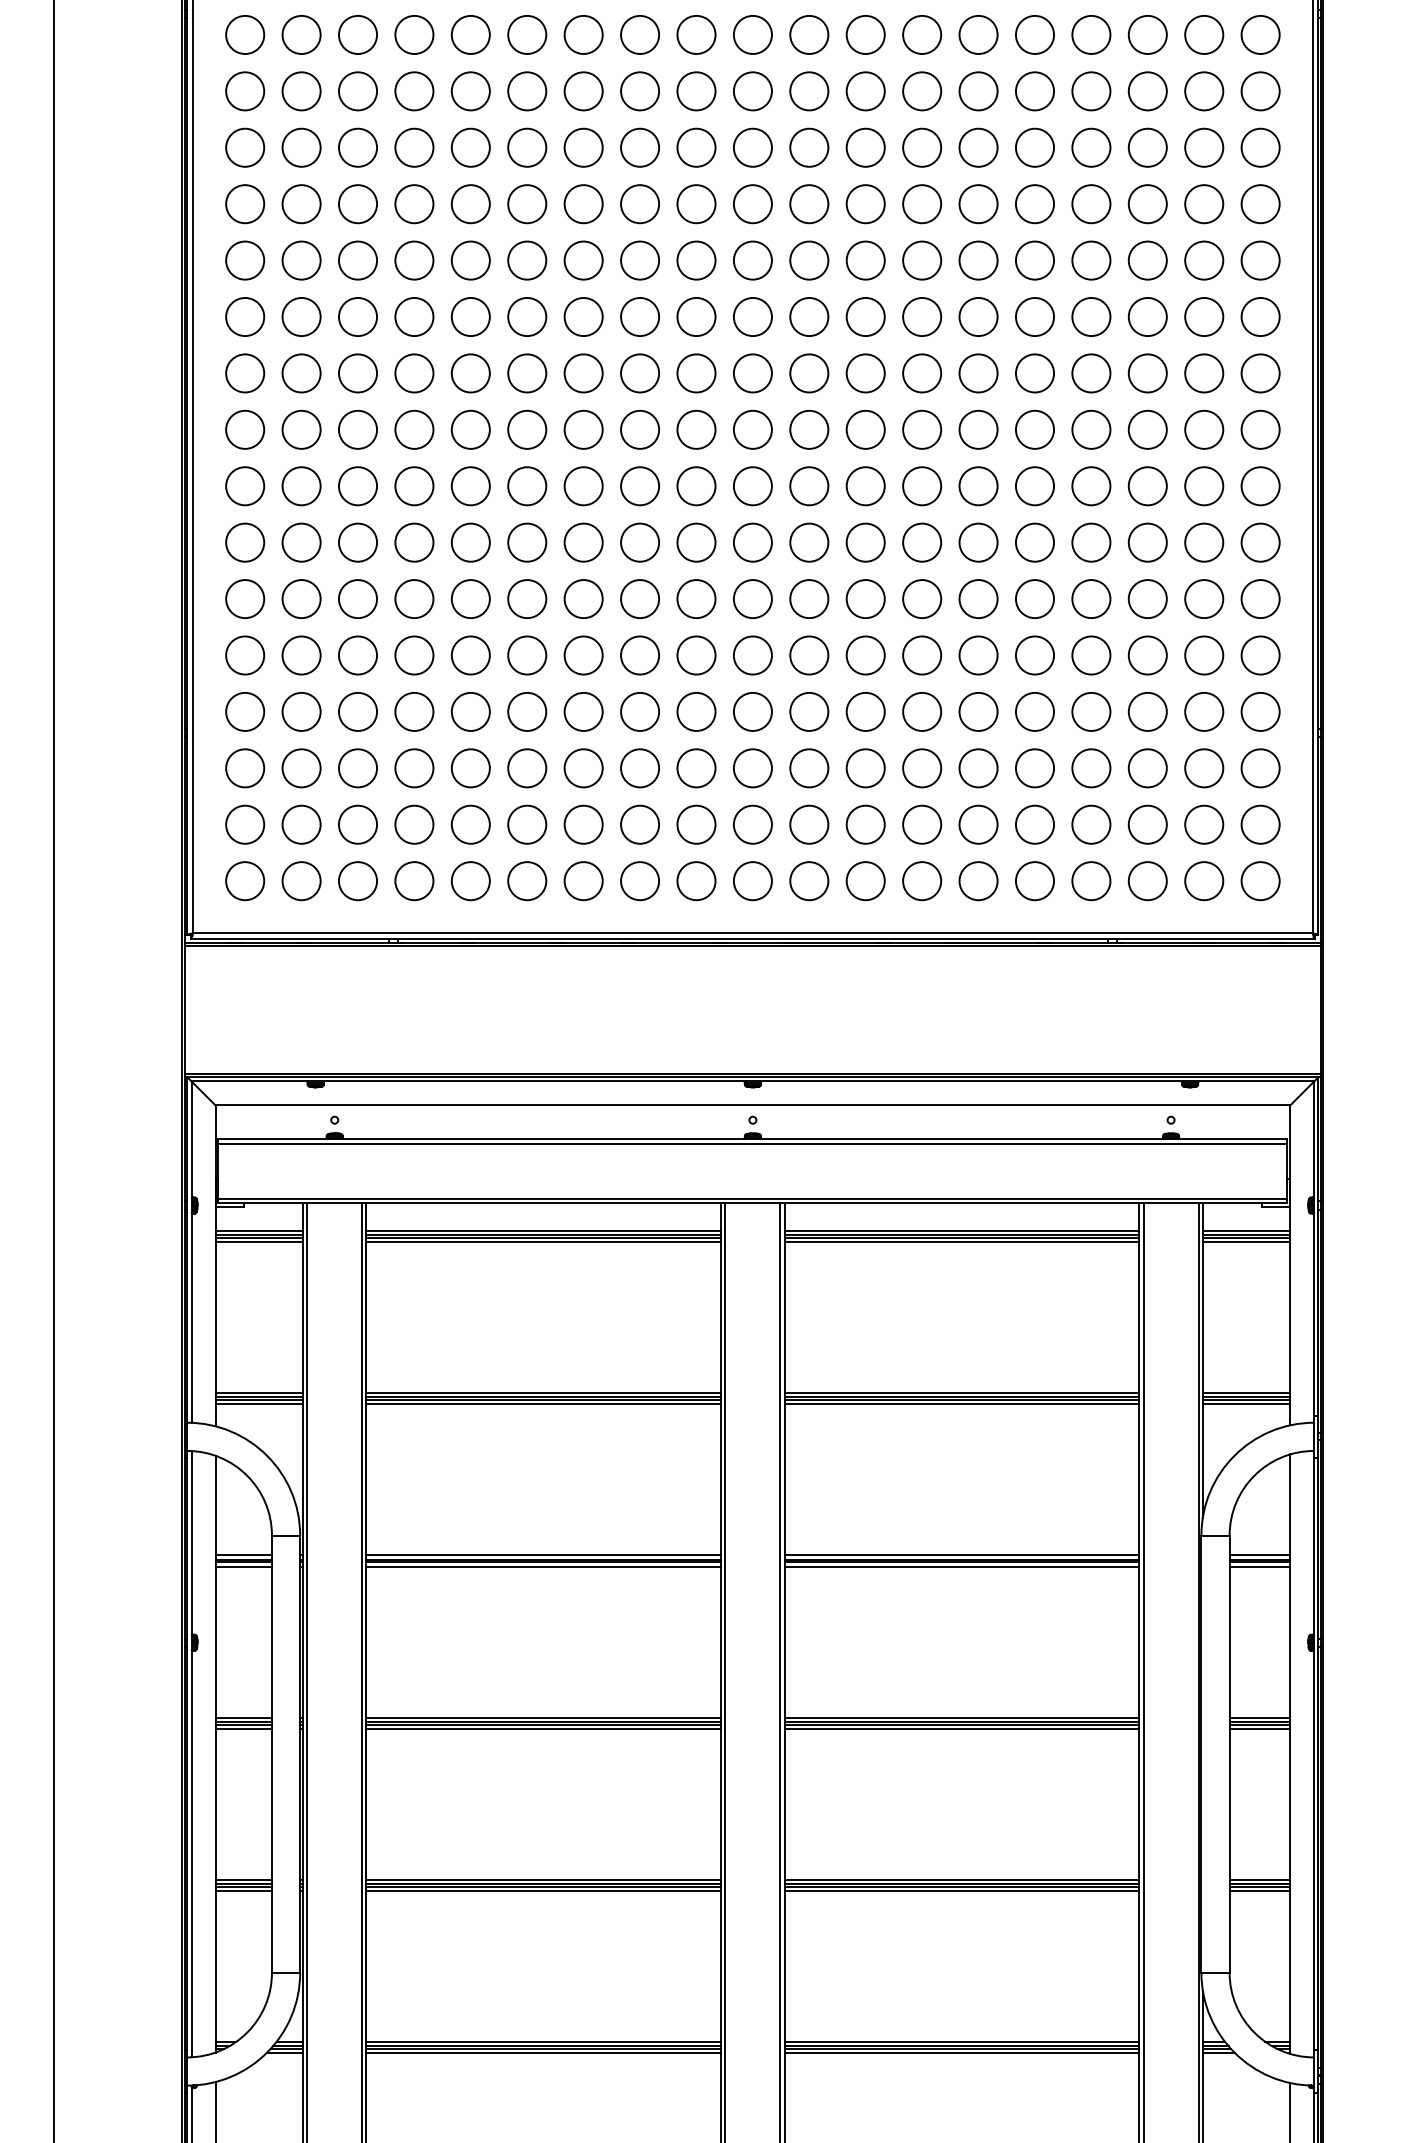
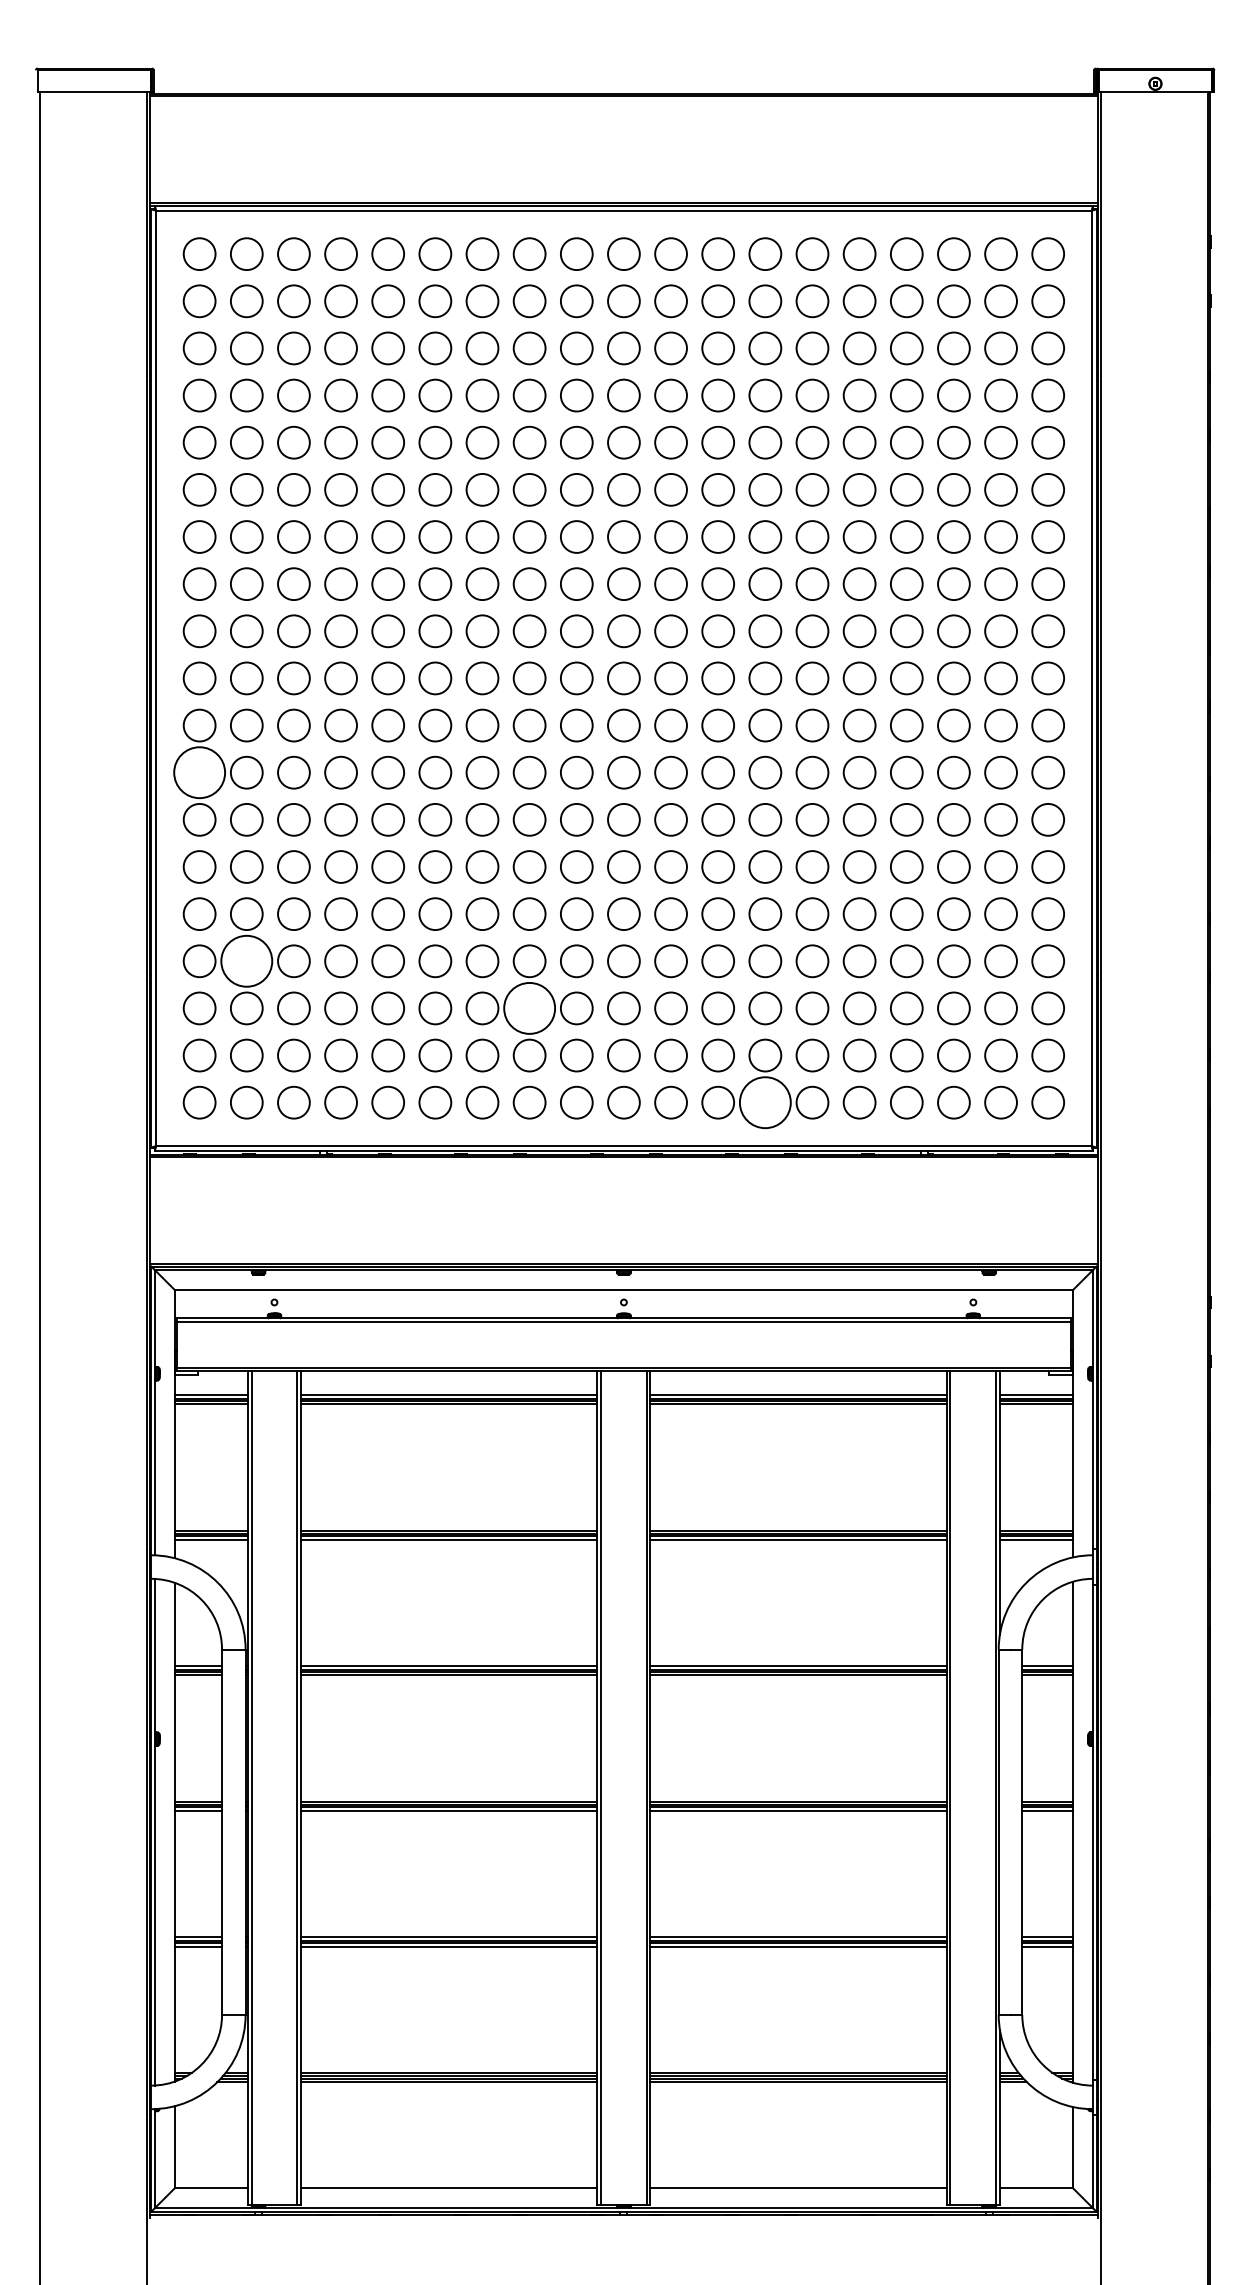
circle: (244, 486) -> (199, 772), size x1.6
circle: (301, 712) -> (246, 961), size x1.6
circle: (639, 768) -> (529, 1008), size x1.6
circle: (922, 880) -> (765, 1102), size x1.6

